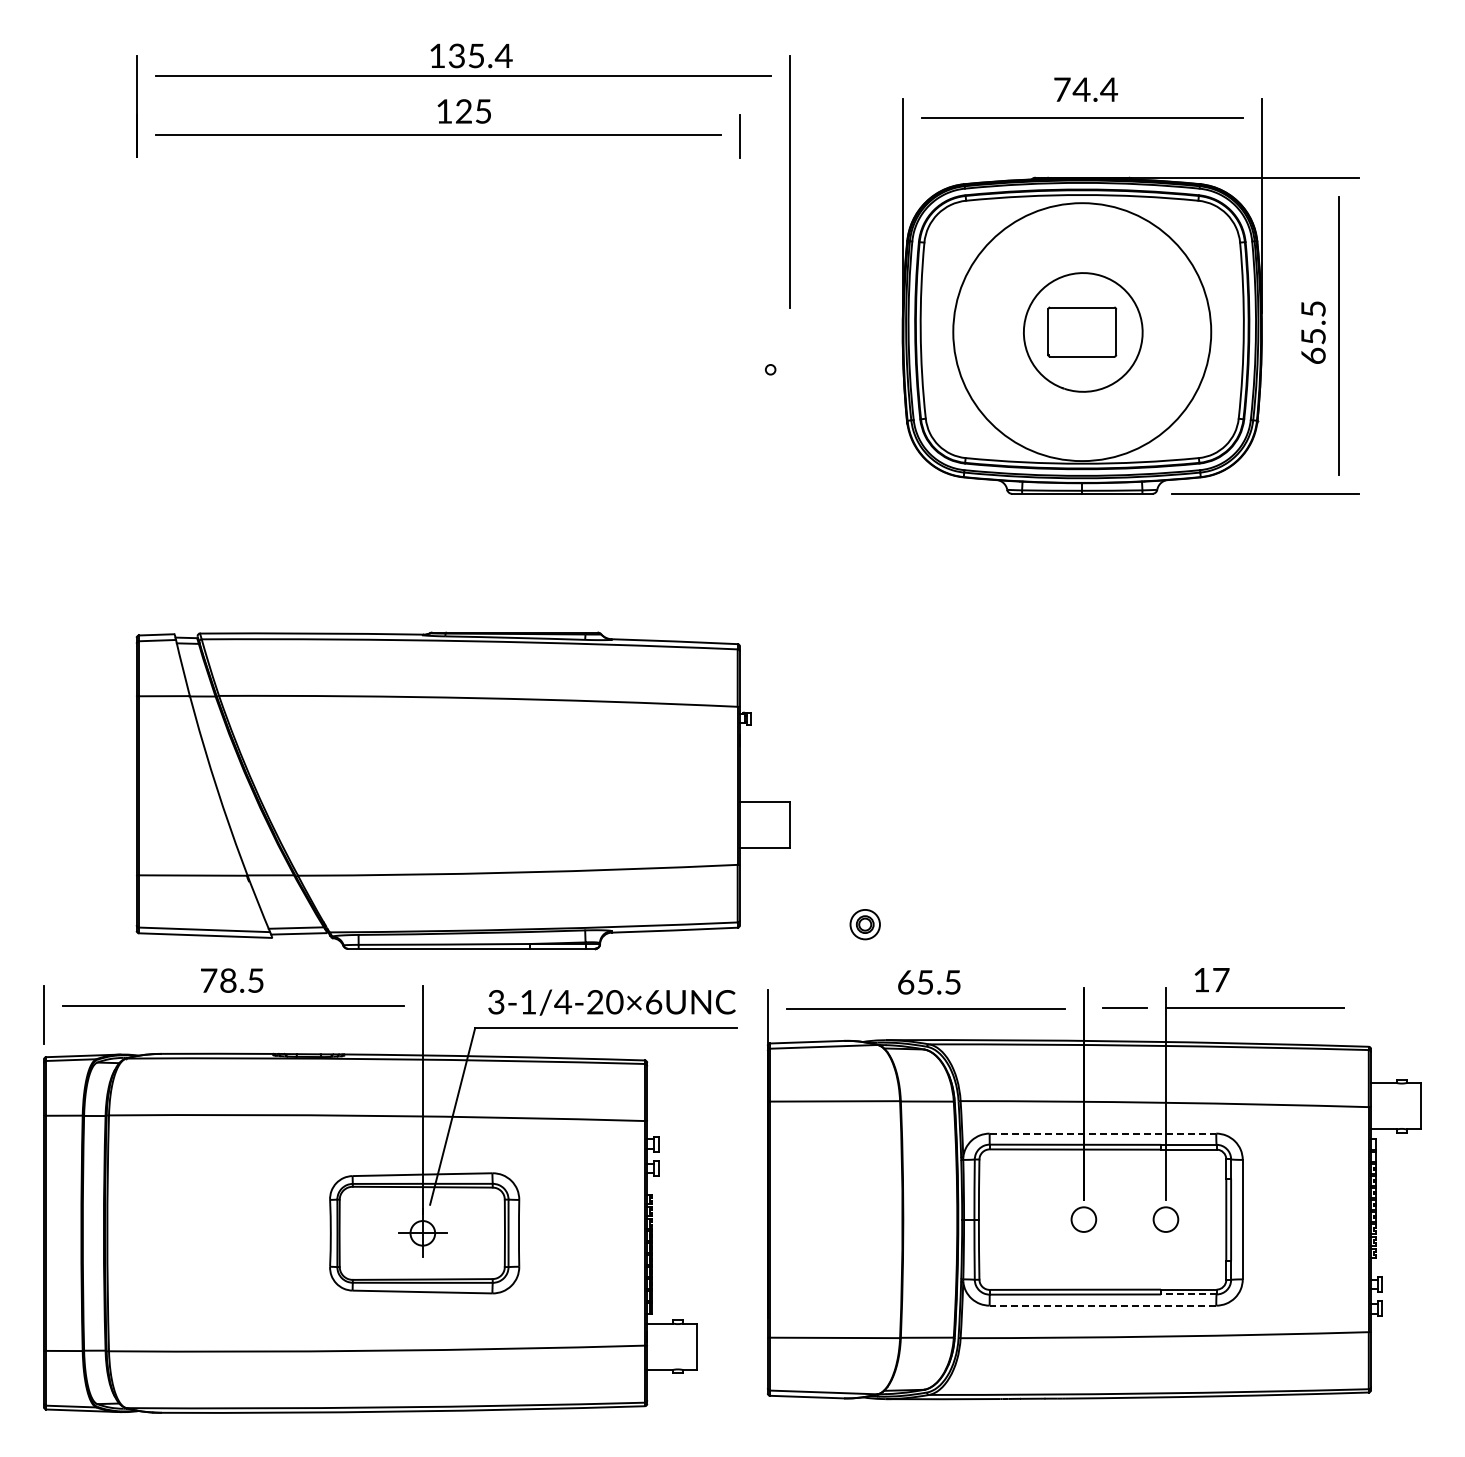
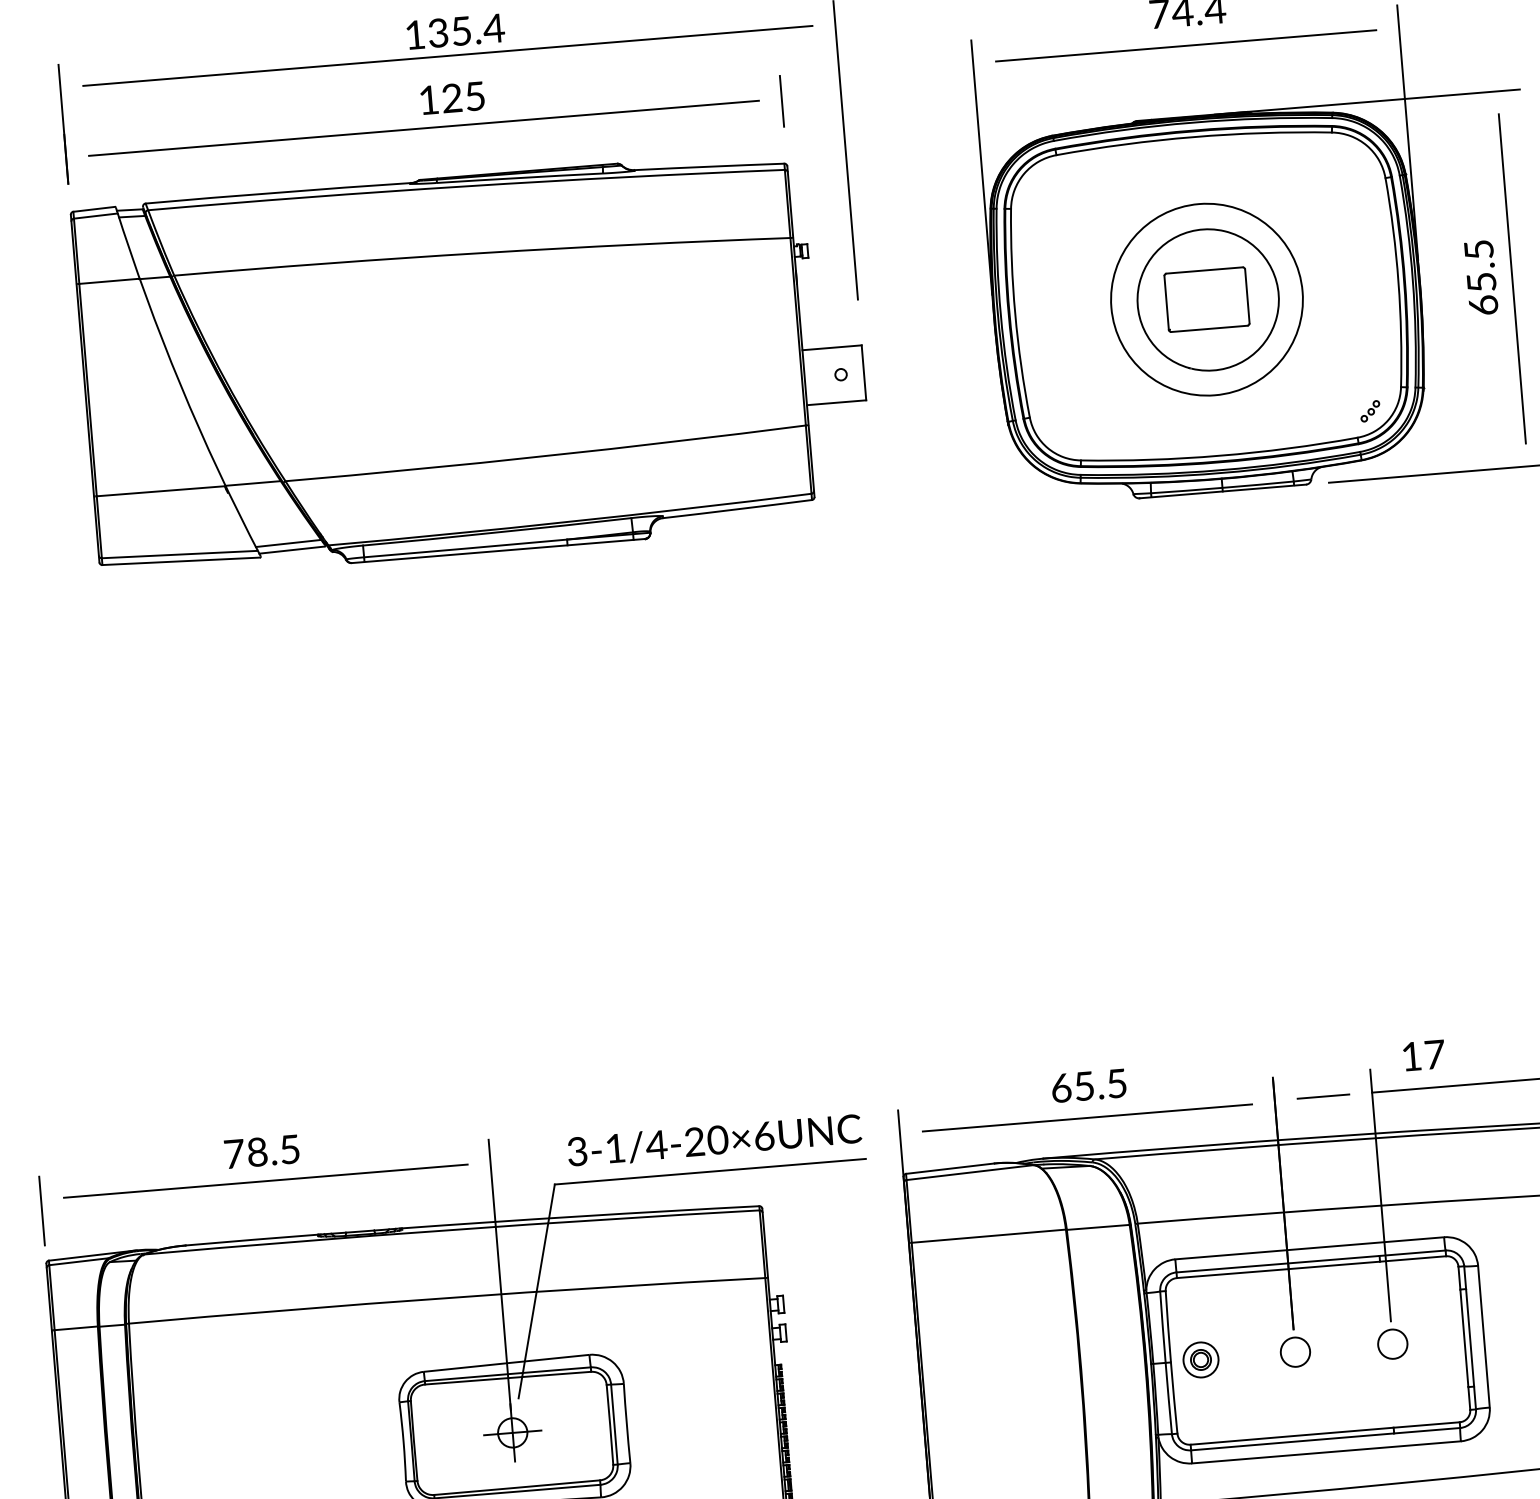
circle: (1081, 331) -> (1206, 299), size x0.62
part: (1211, 436) -> (1370, 410), added
part: (462, 790) -> (472, 364), moved
part: (864, 924) -> (1200, 1359), moved
line: (1103, 1133) -> (1310, 1248), dashed -> solid
line: (1188, 1294) -> (1426, 1430), dashed -> solid
line: (1102, 1305) -> (1325, 1452), dashed -> solid

